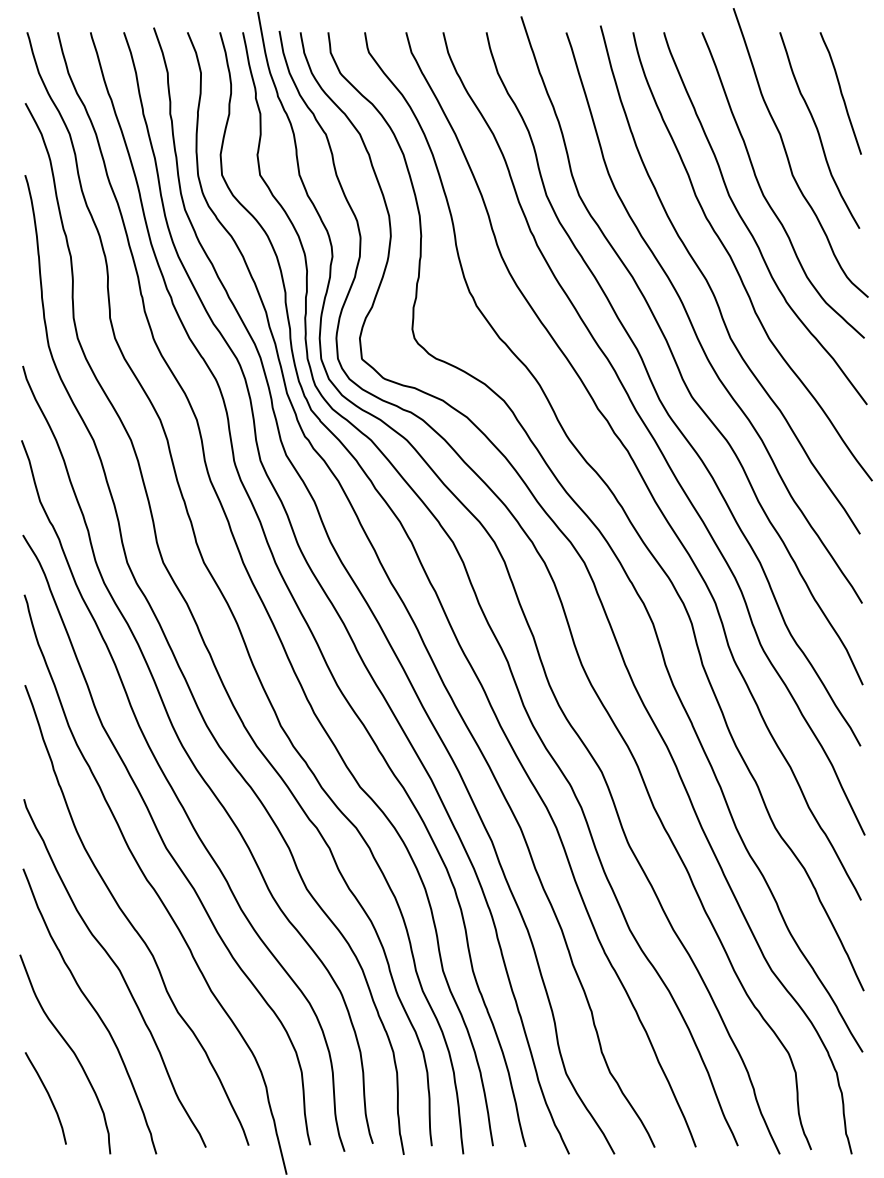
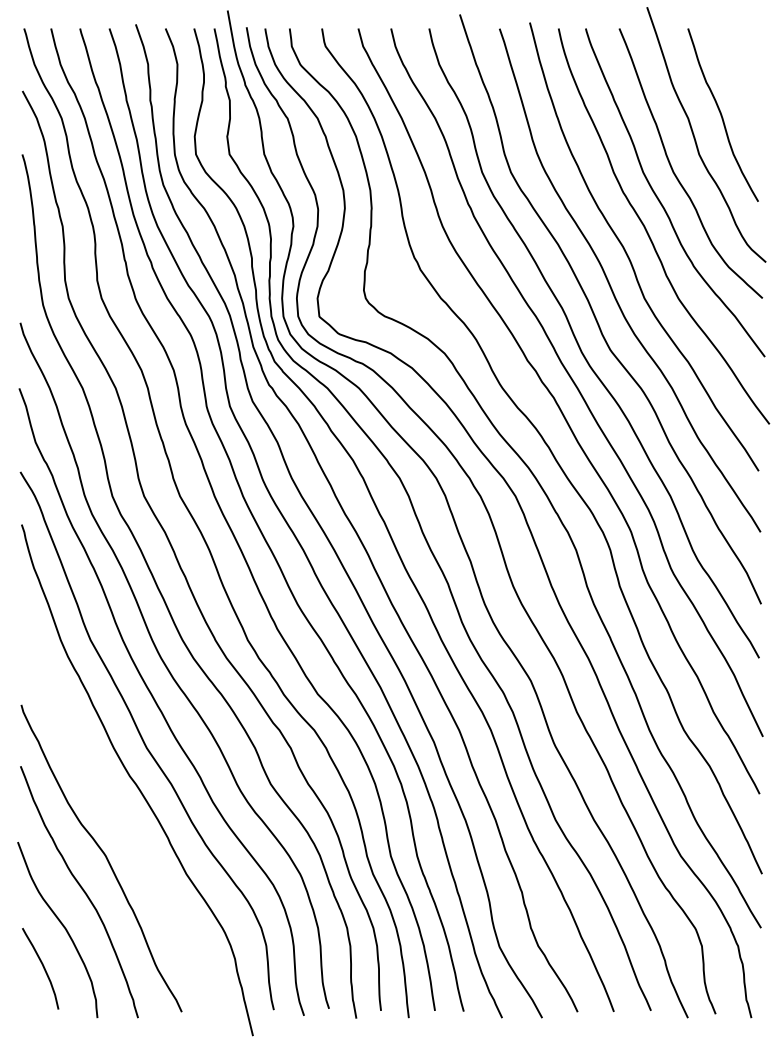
curve: (840, 93) -> (741, 82), removed
curve: (130, 921) -> (115, 812), removed

